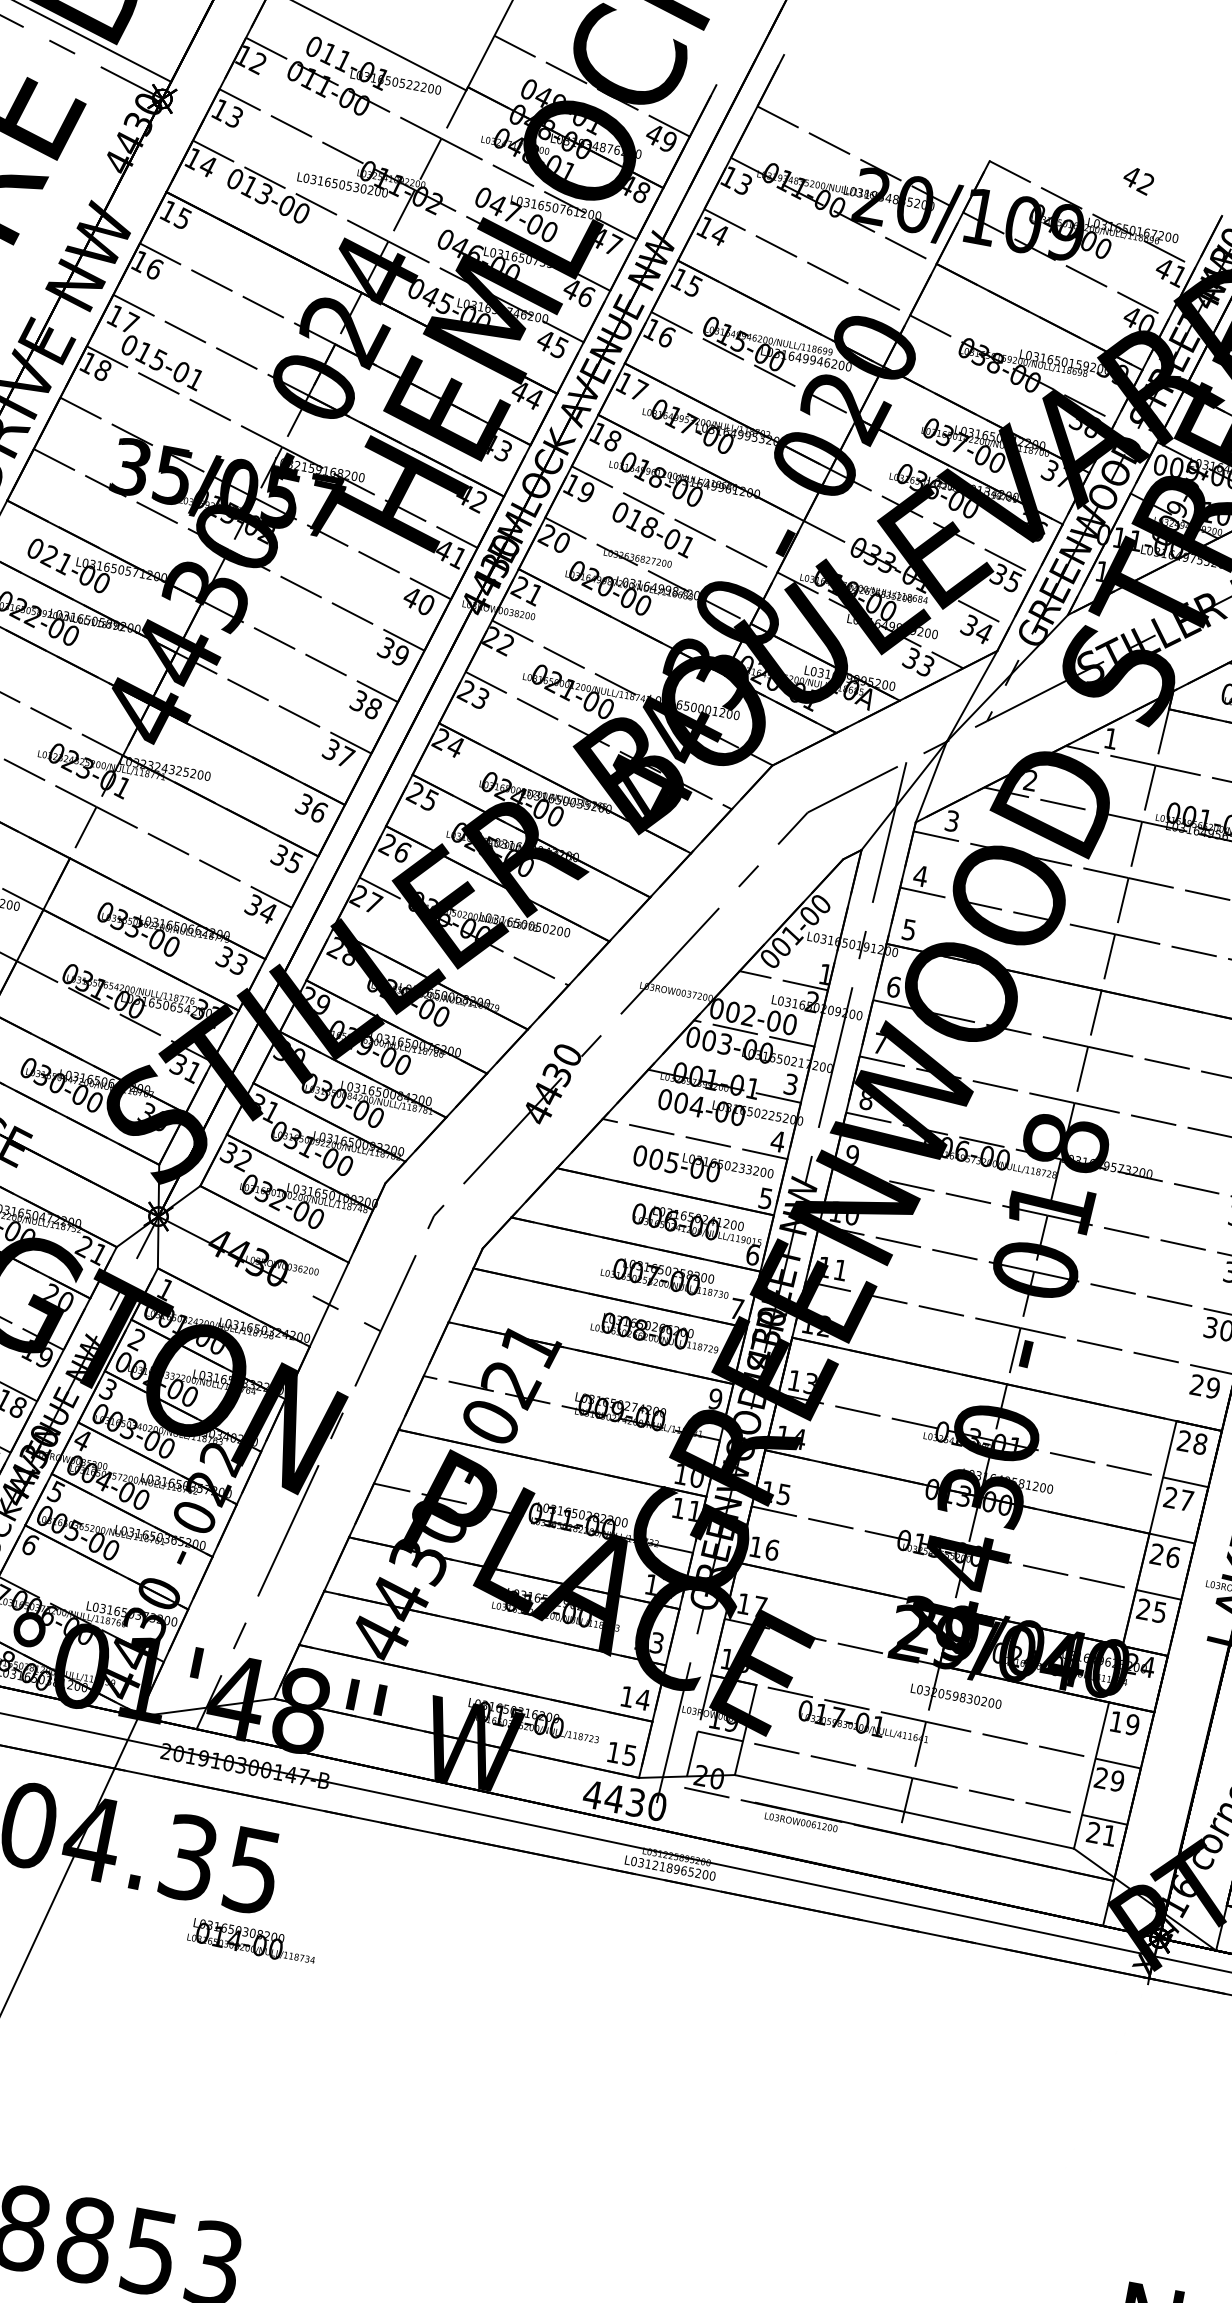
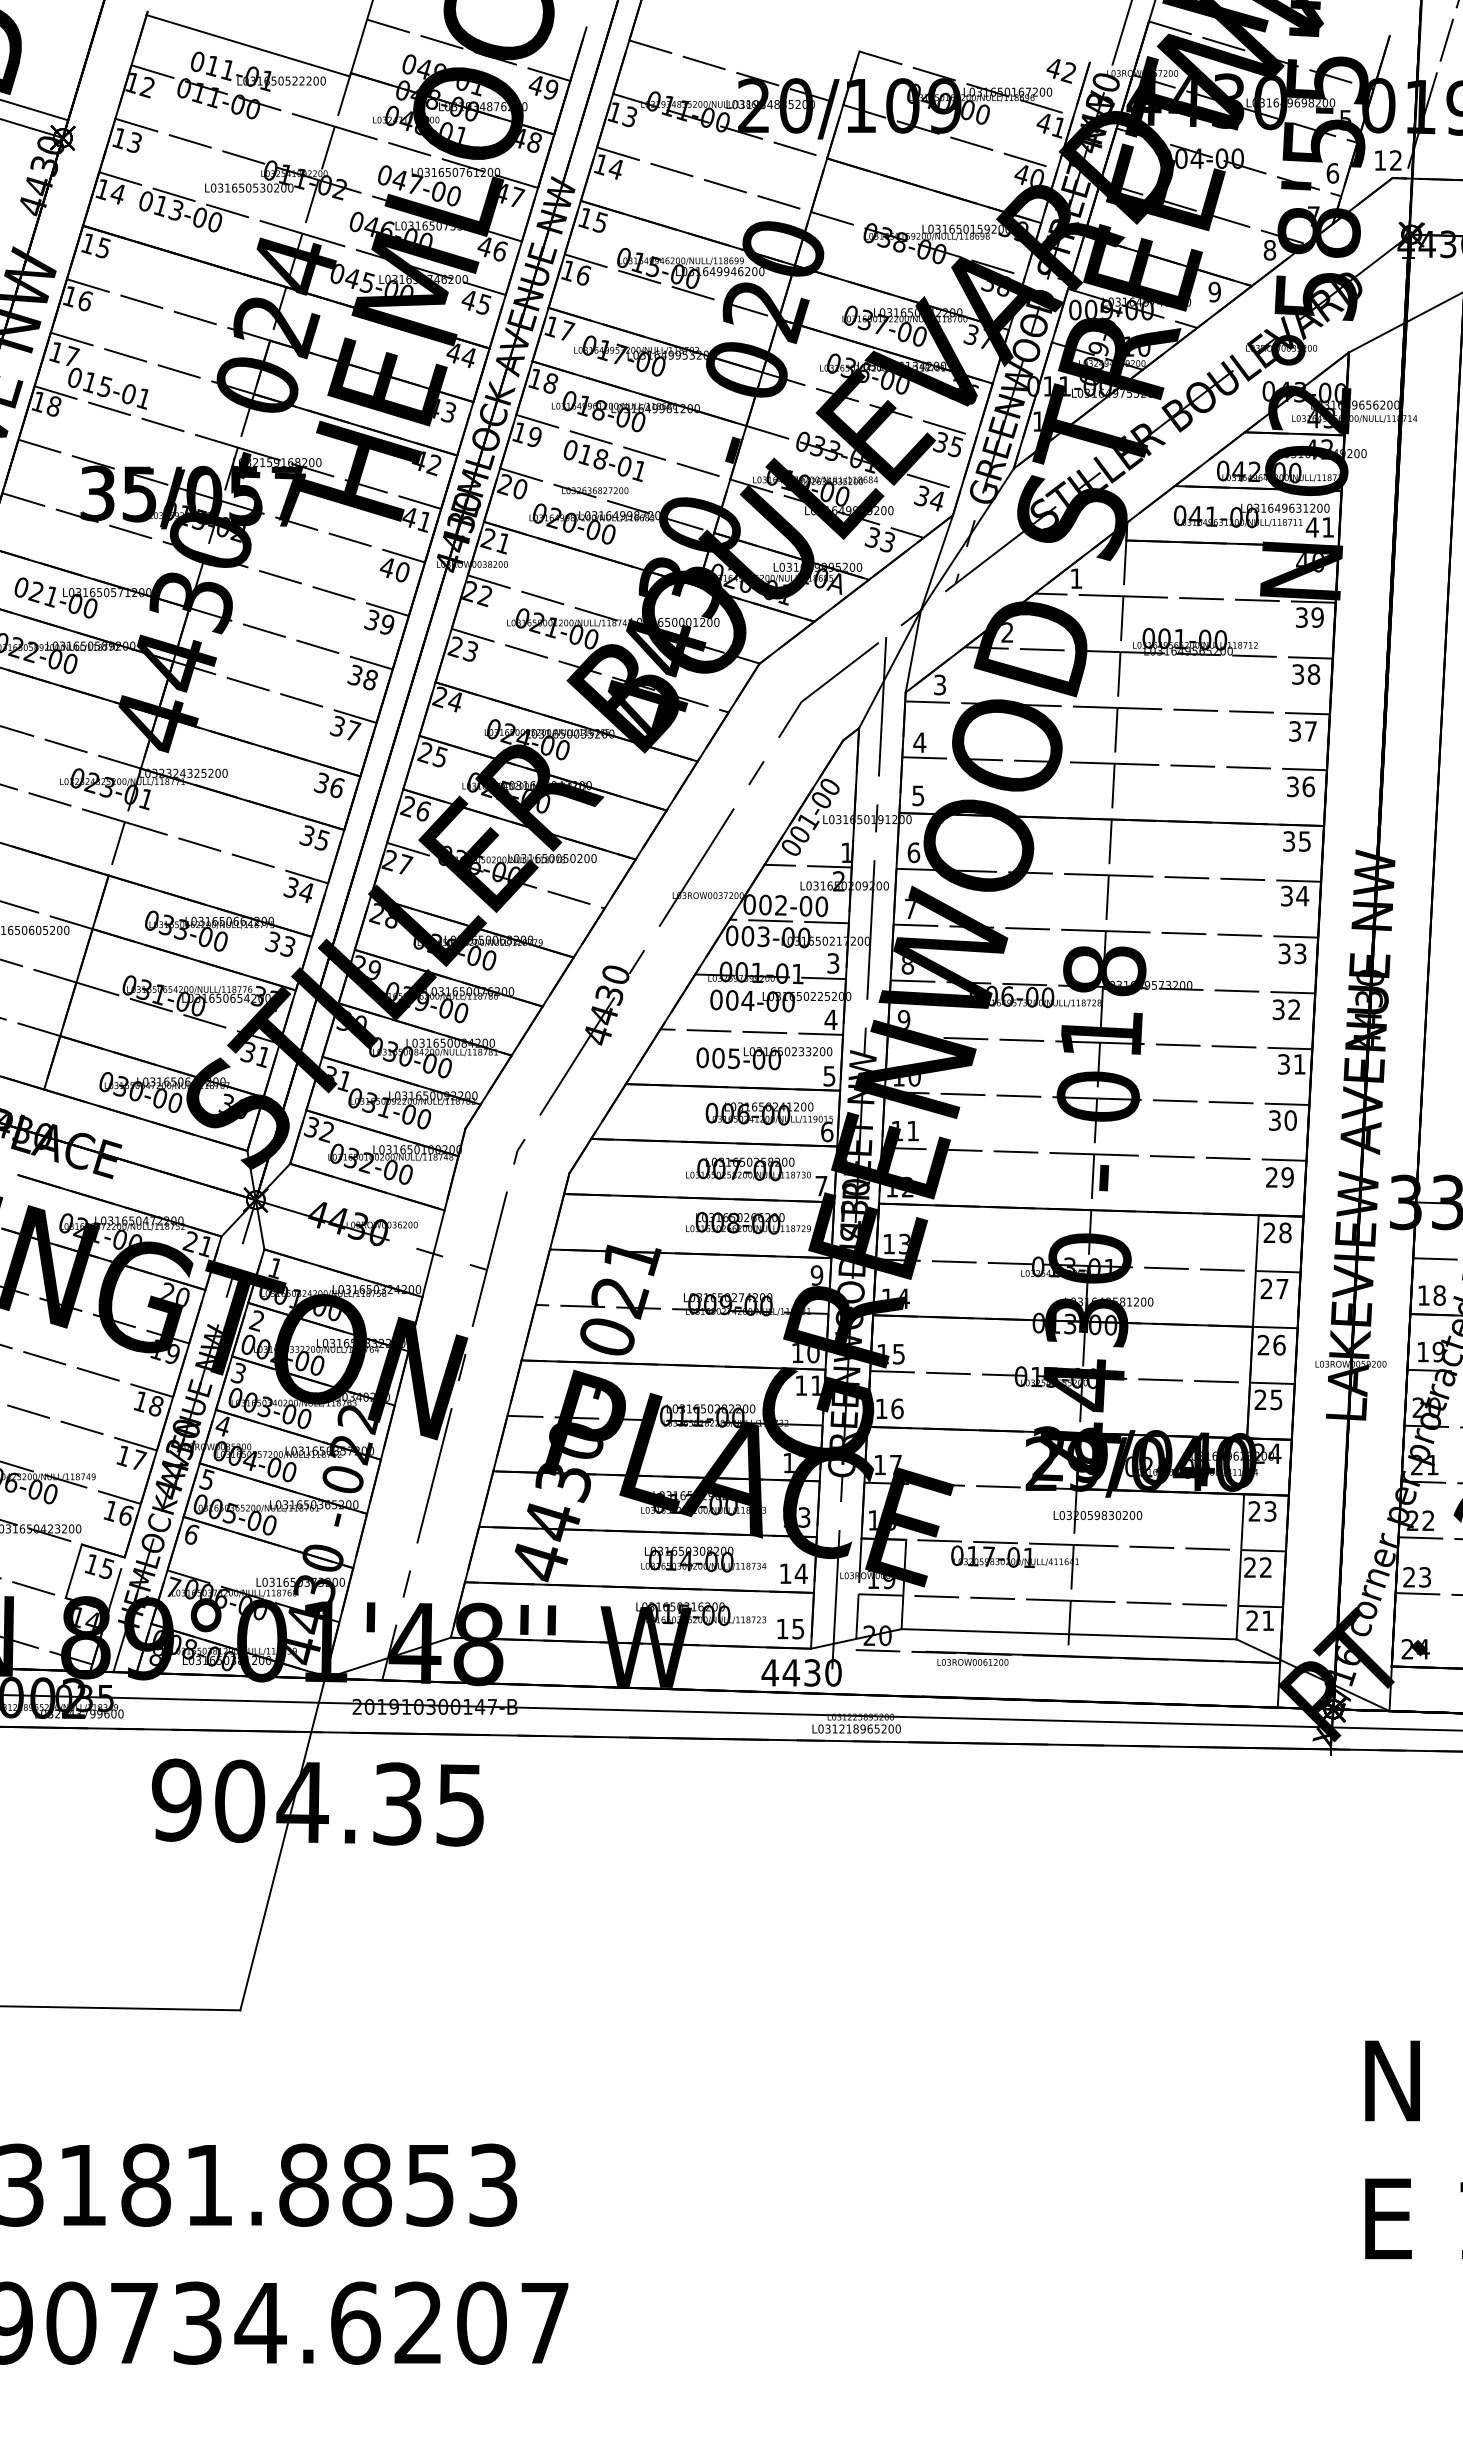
text: (1137, 181) -> (1060, 71), moved
text: (1124, 1723) -> (1262, 1511), 19 -> 23
text: (1116, 1780) -> (1265, 1567), 29 -> 22
text: (252, 1941) -> (703, 1559), moved

